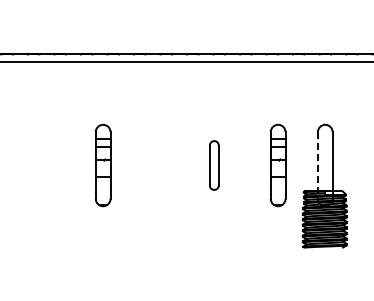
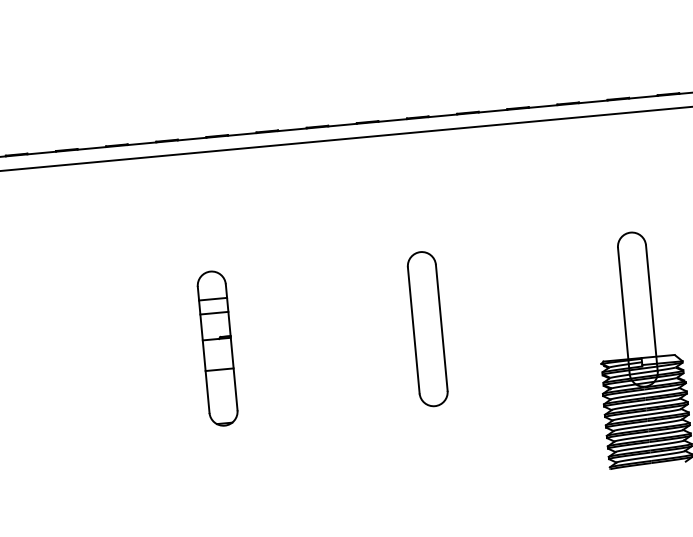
part: (214, 165) -> (428, 329), size x1.67
part: (277, 165) -> (547, 317), removed
line: (317, 166) -> (623, 312), dashed -> solid

